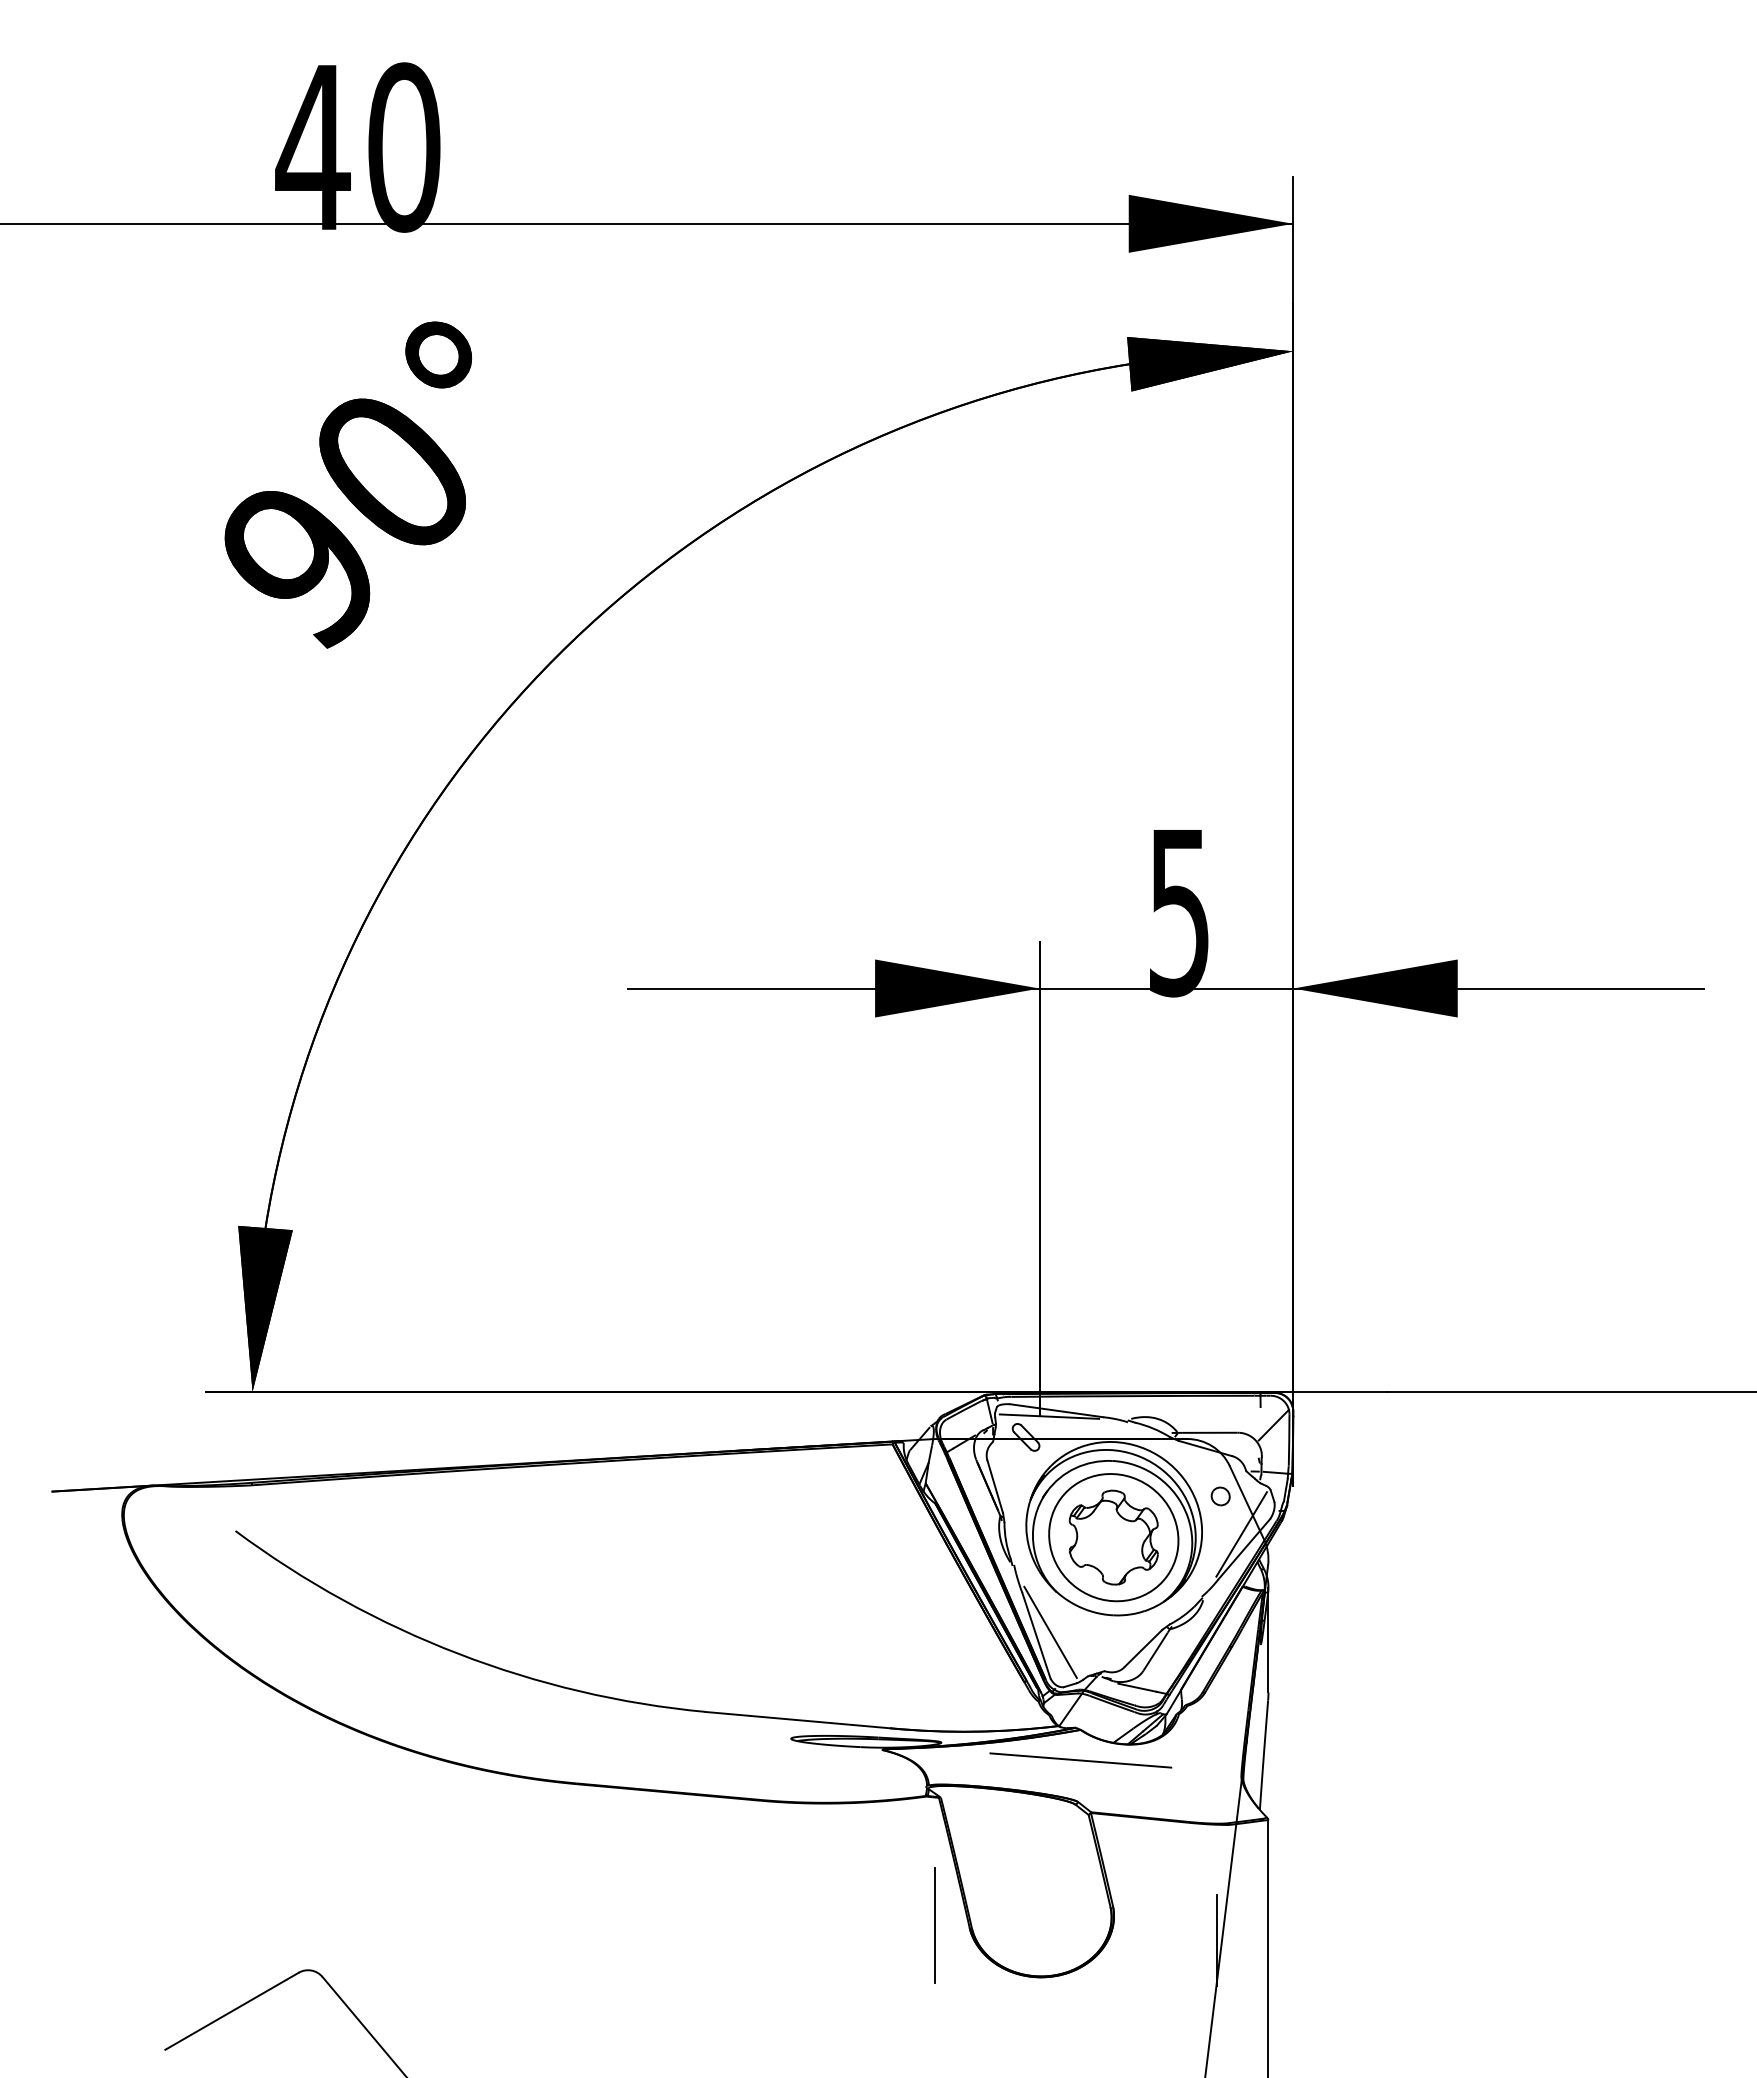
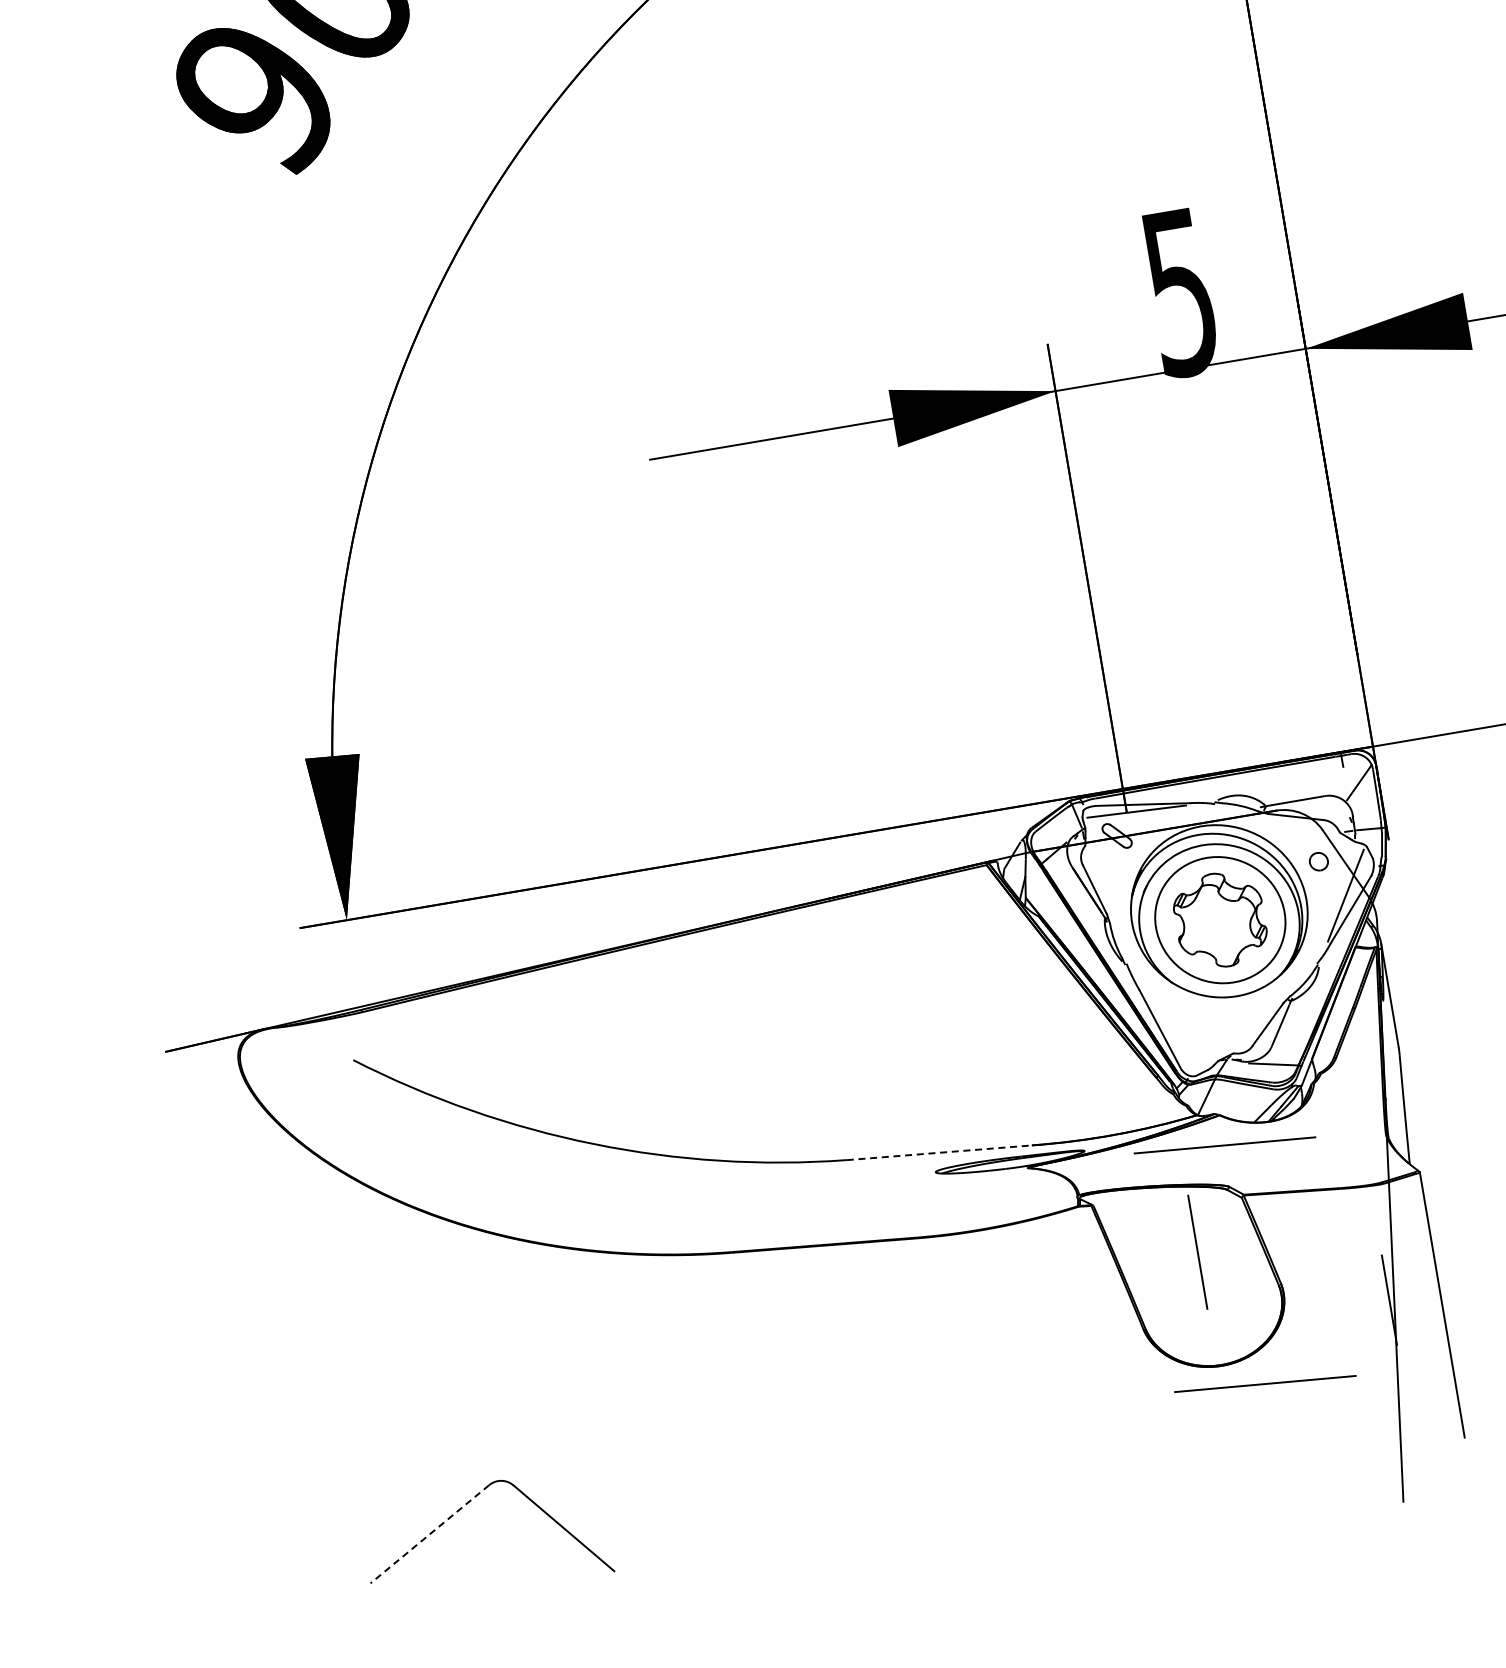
line: (1050, 1631) -> (1173, 1023), removed
line: (797, 1720) -> (938, 1153), solid -> dashed
line: (934, 1925) -> (1197, 1252), moved
line: (1080, 2002) -> (1265, 1384), added
line: (231, 2011) -> (429, 1534), solid -> dashed

